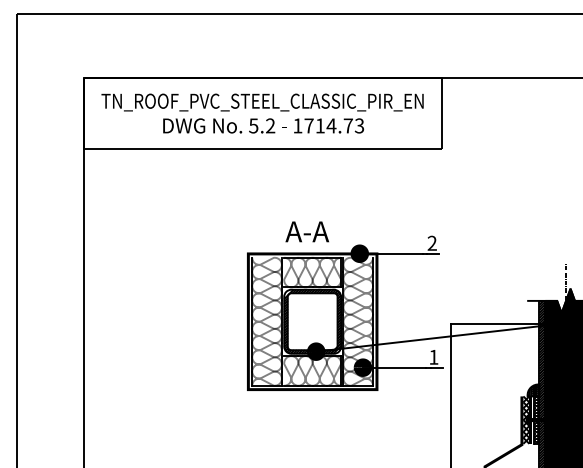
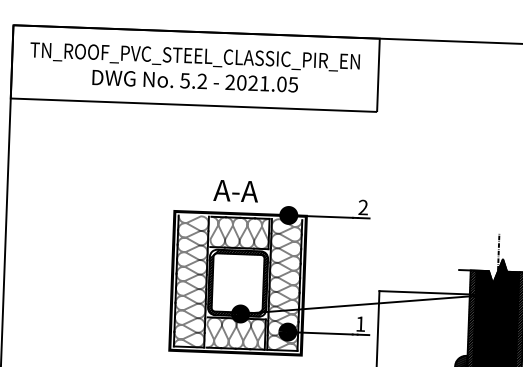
text: (328, 125) -> (261, 83), 1714.73 -> 2021.05

